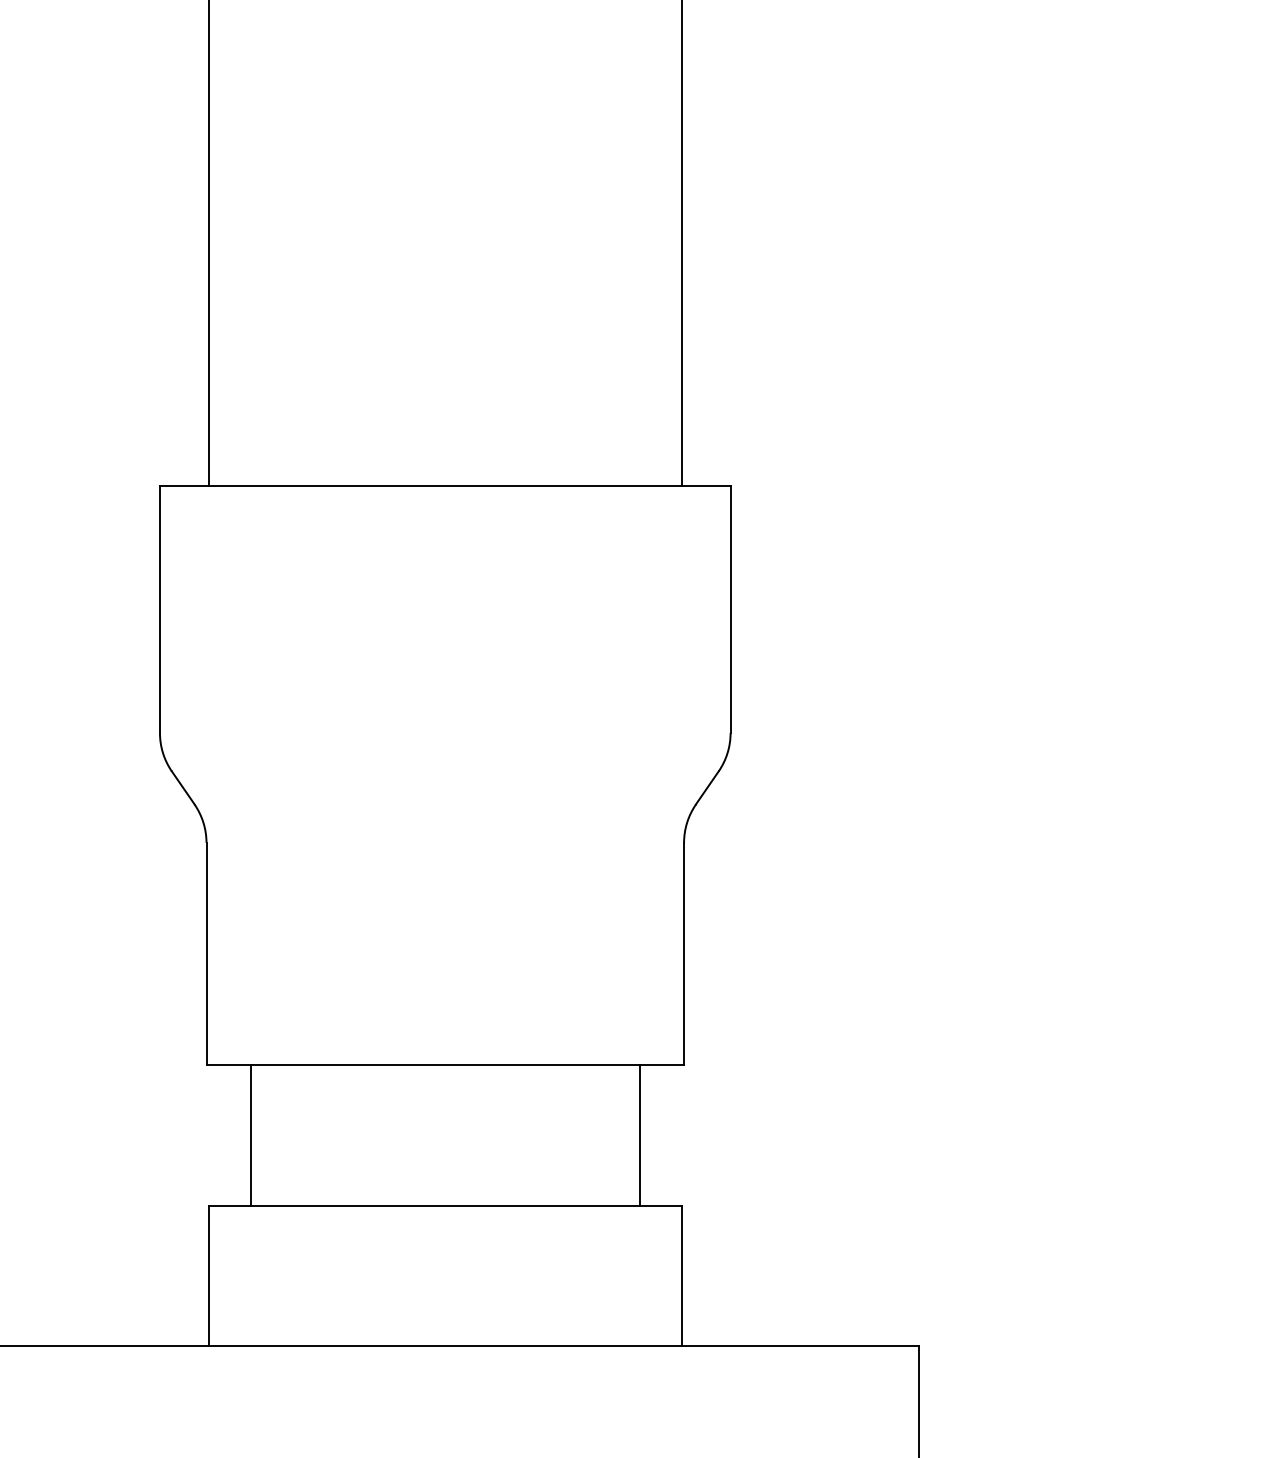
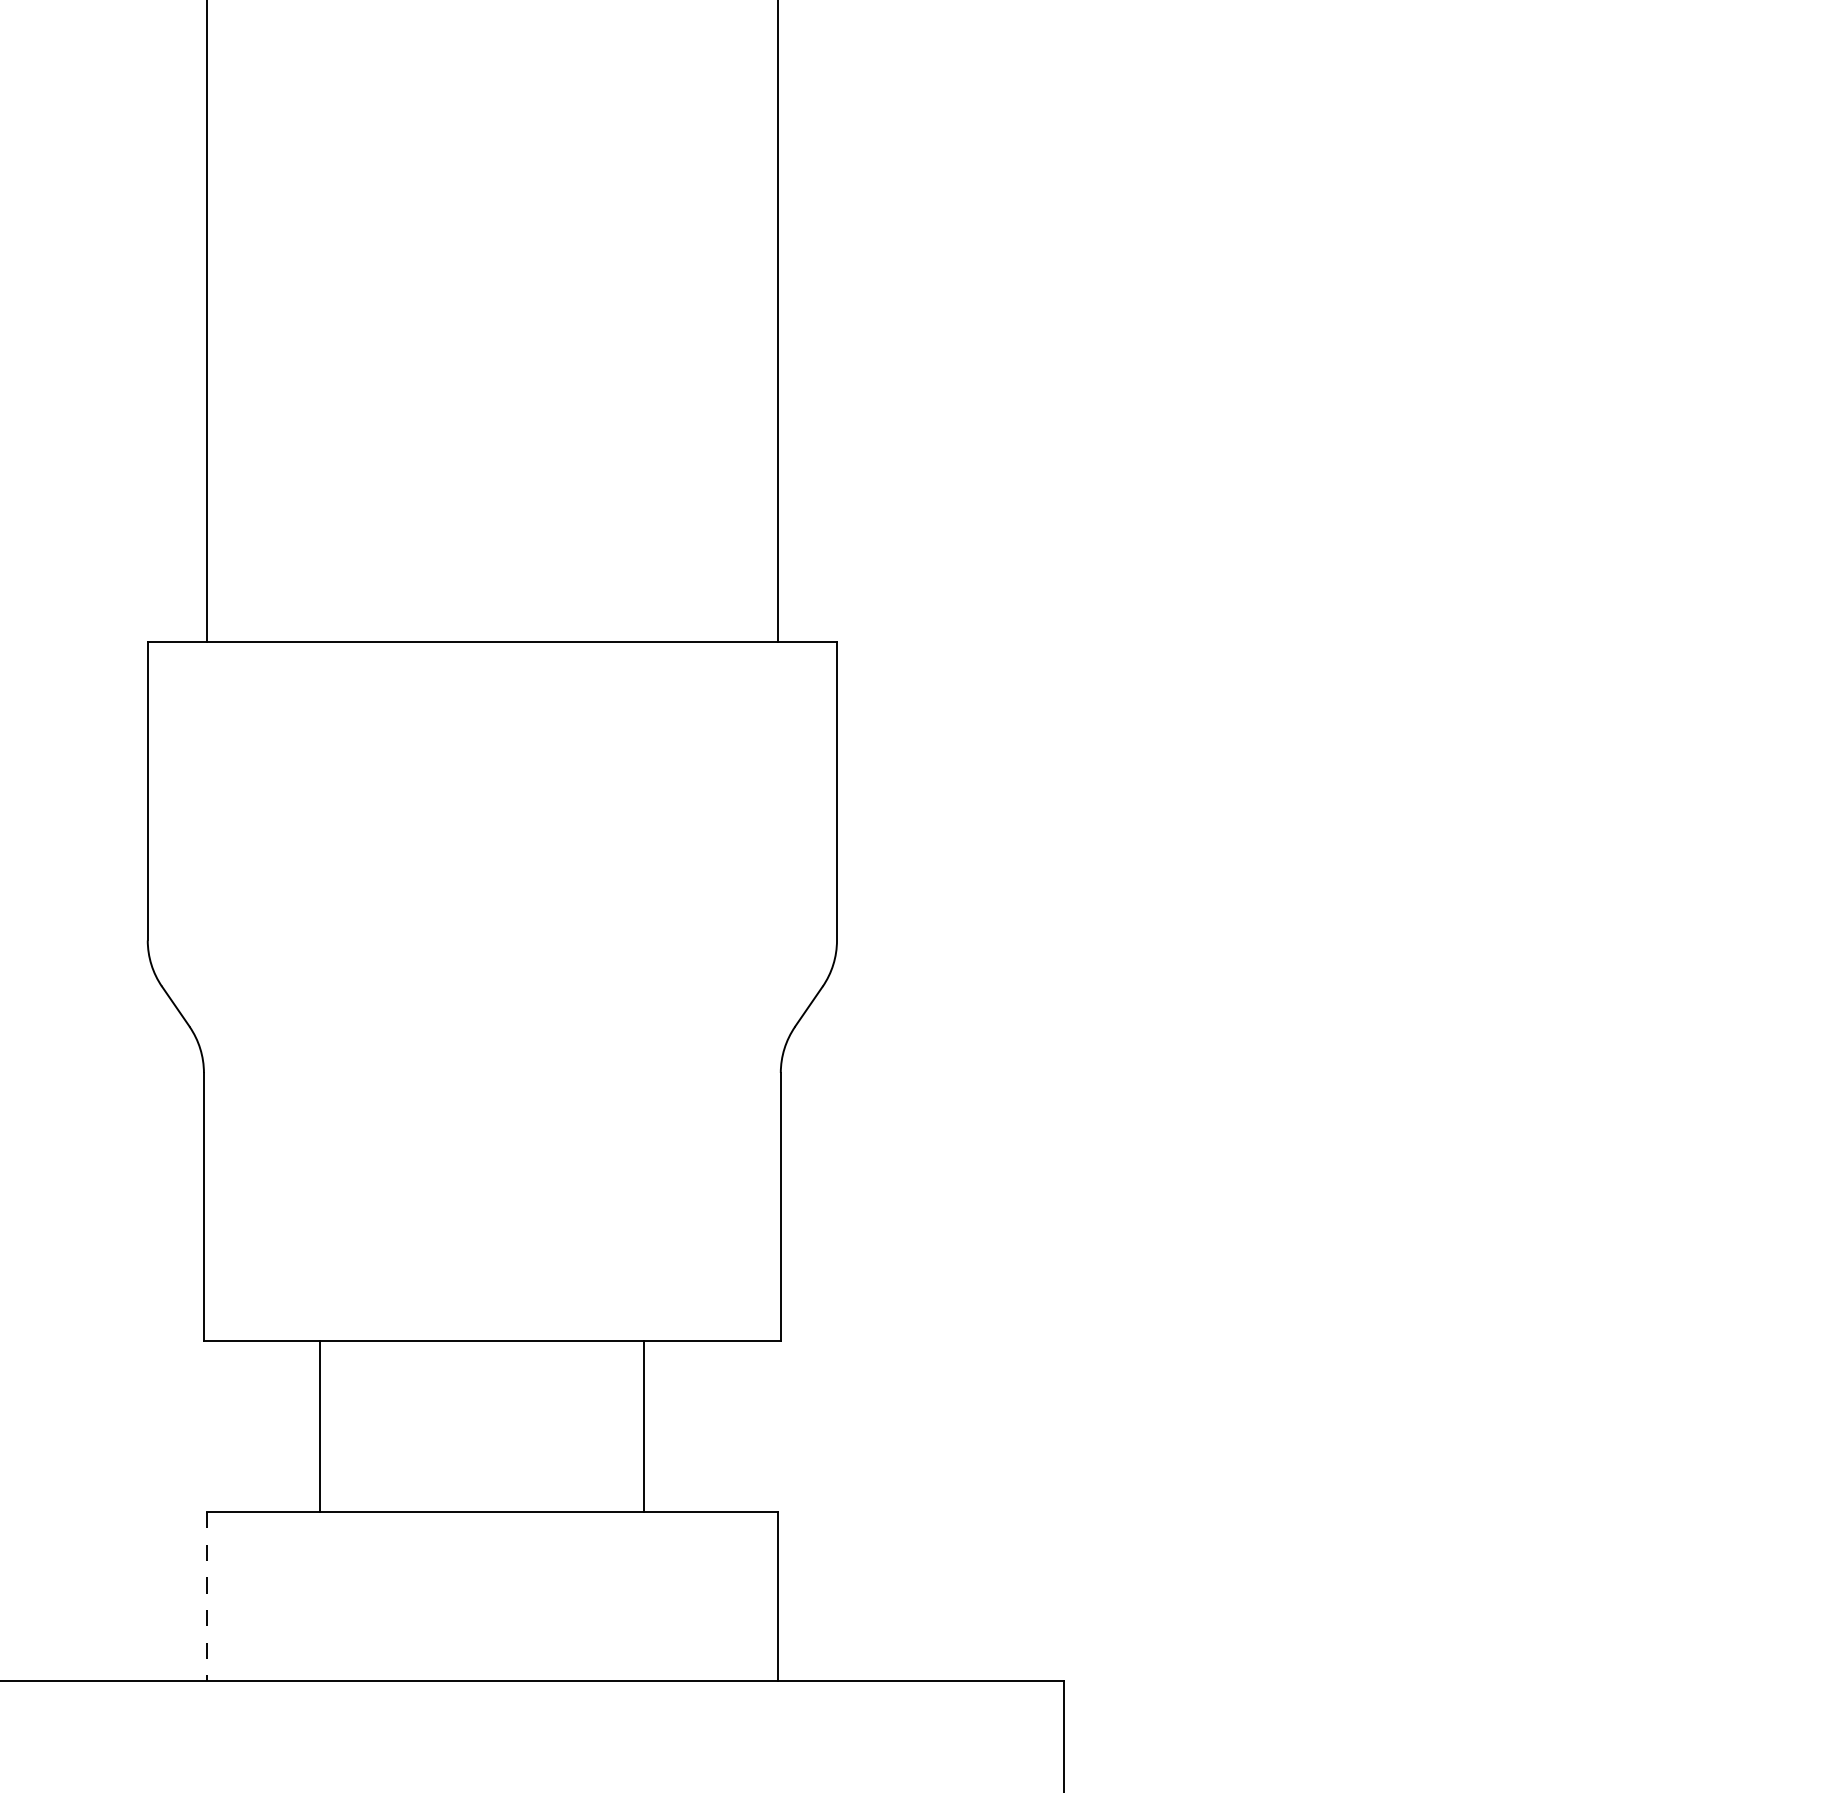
line: (250, 1135) -> (319, 1426), moved
line: (639, 1135) -> (644, 1426), moved
line: (208, 1276) -> (206, 1596), solid -> dashed

